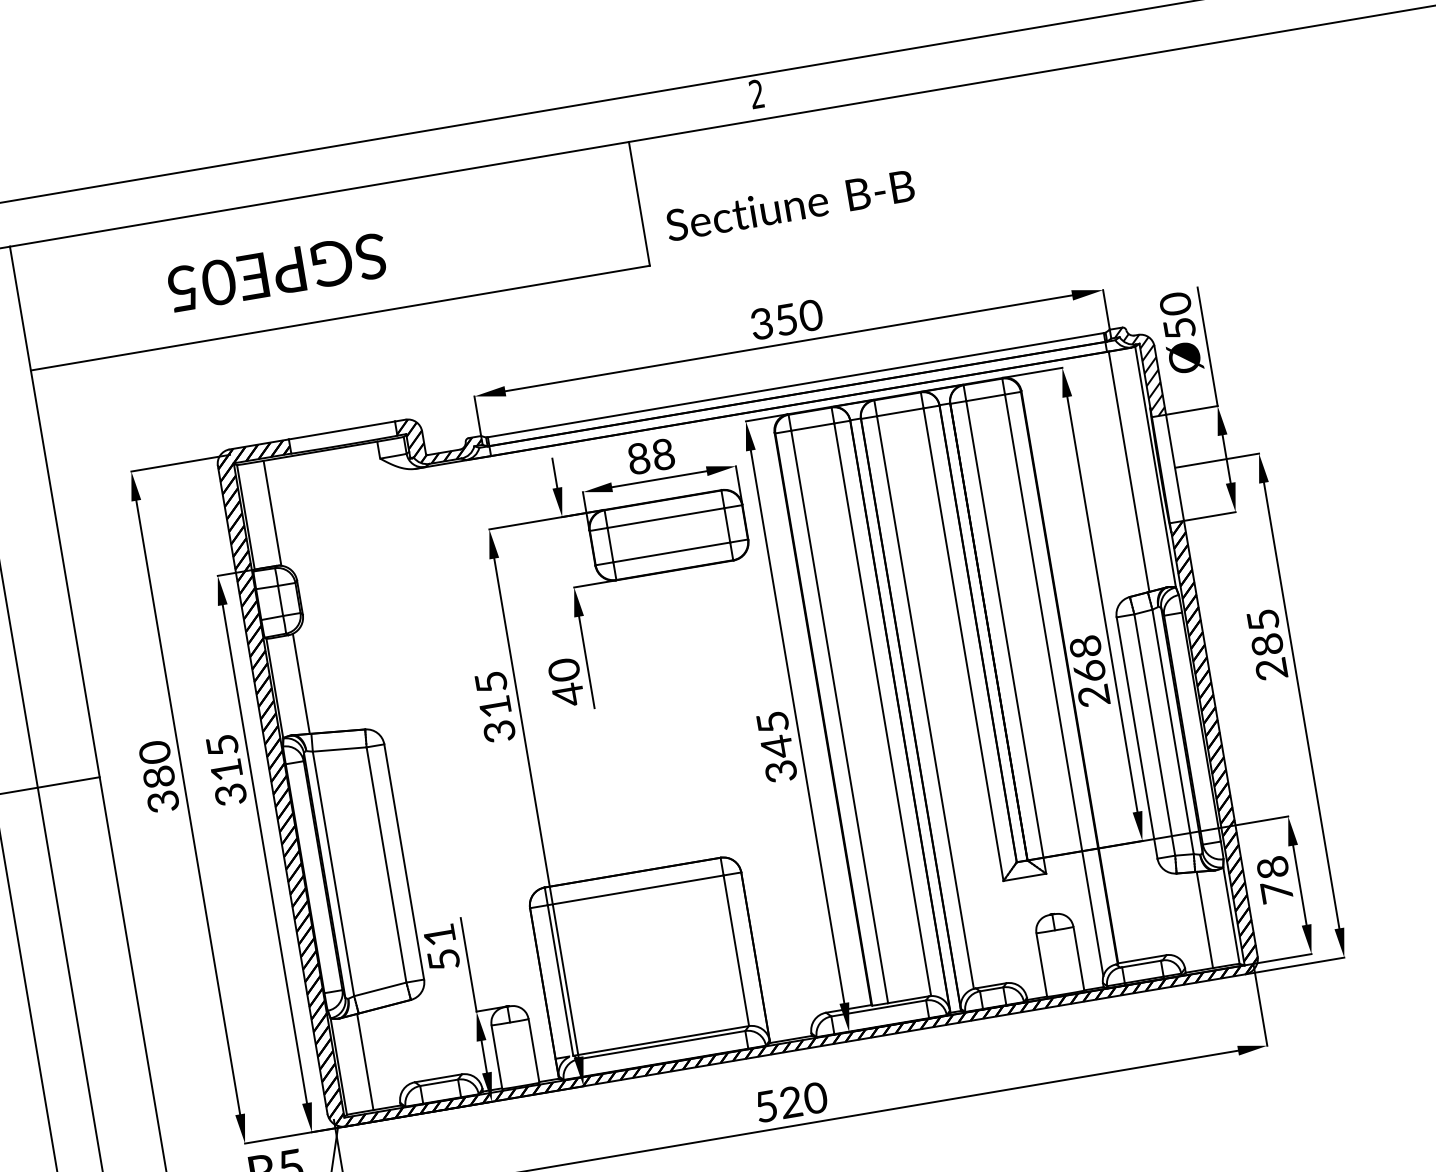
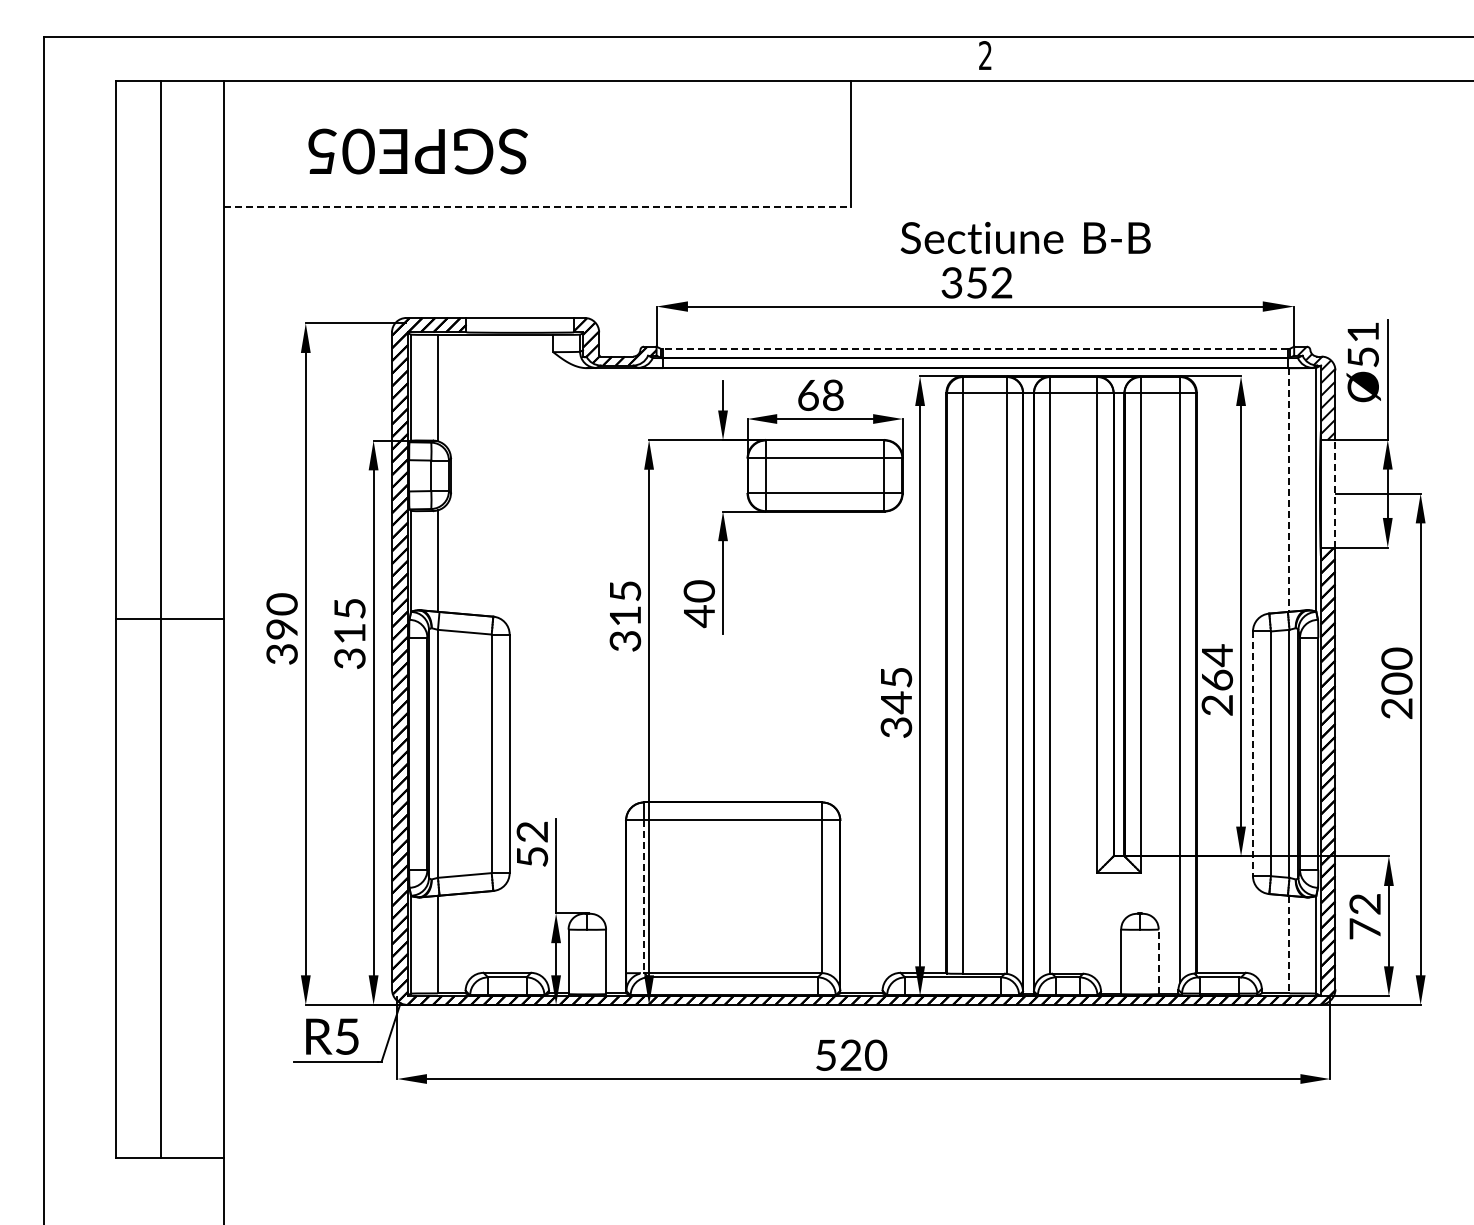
text: (790, 206) -> (1025, 238), moved
text: (276, 272) -> (417, 151), moved
text: (1174, 304) -> (1362, 332), Ø50 -> Ø51
text: (810, 315) -> (1001, 282), 350 -> 352
line: (340, 317) -> (537, 206), solid -> dashed
line: (795, 385) -> (974, 349), solid -> dashed
text: (638, 457) -> (808, 394), 88 -> 68
line: (1175, 467) -> (1335, 493), solid -> dashed
line: (1129, 471) -> (1289, 489), solid -> dashed
text: (1264, 631) -> (1396, 670), 285 -> 200
text: (1085, 646) -> (1217, 655), 268 -> 264
line: (1136, 738) -> (1252, 754), solid -> dashed
text: (160, 777) -> (283, 629), 380 -> 390
text: (1273, 866) -> (1365, 903), 78 -> 72
line: (1204, 919) -> (1289, 944), solid -> dashed
text: (438, 934) -> (531, 831), 51 -> 52
line: (1078, 958) -> (1158, 961), solid -> dashed
line: (561, 981) -> (644, 897), solid -> dashed

